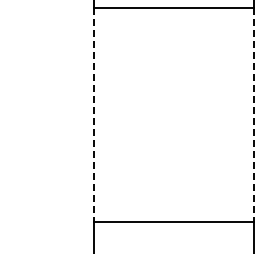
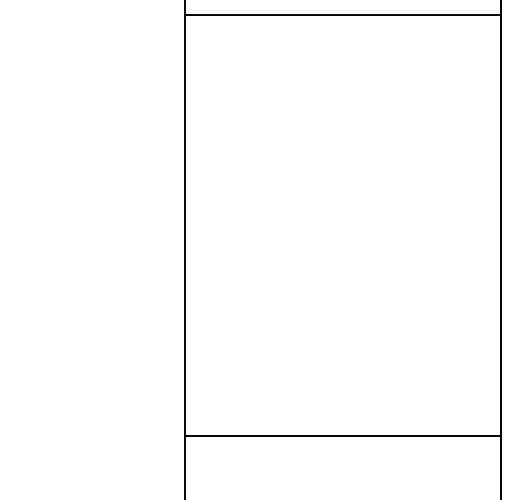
line: (93, 114) -> (184, 225), dashed -> solid
line: (254, 114) -> (501, 225), dashed -> solid

